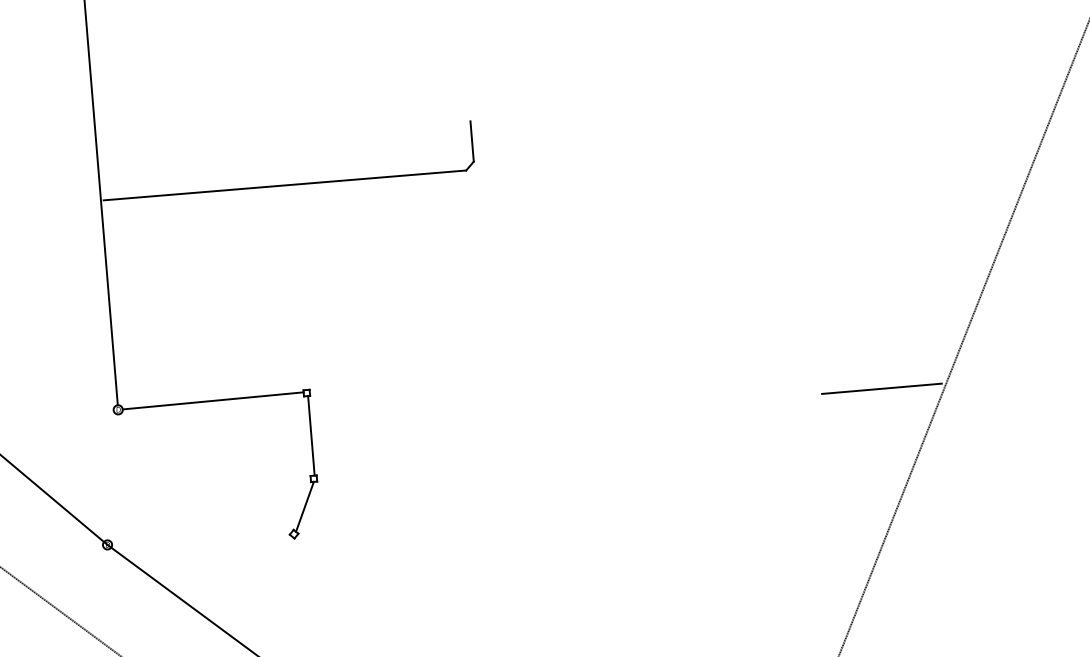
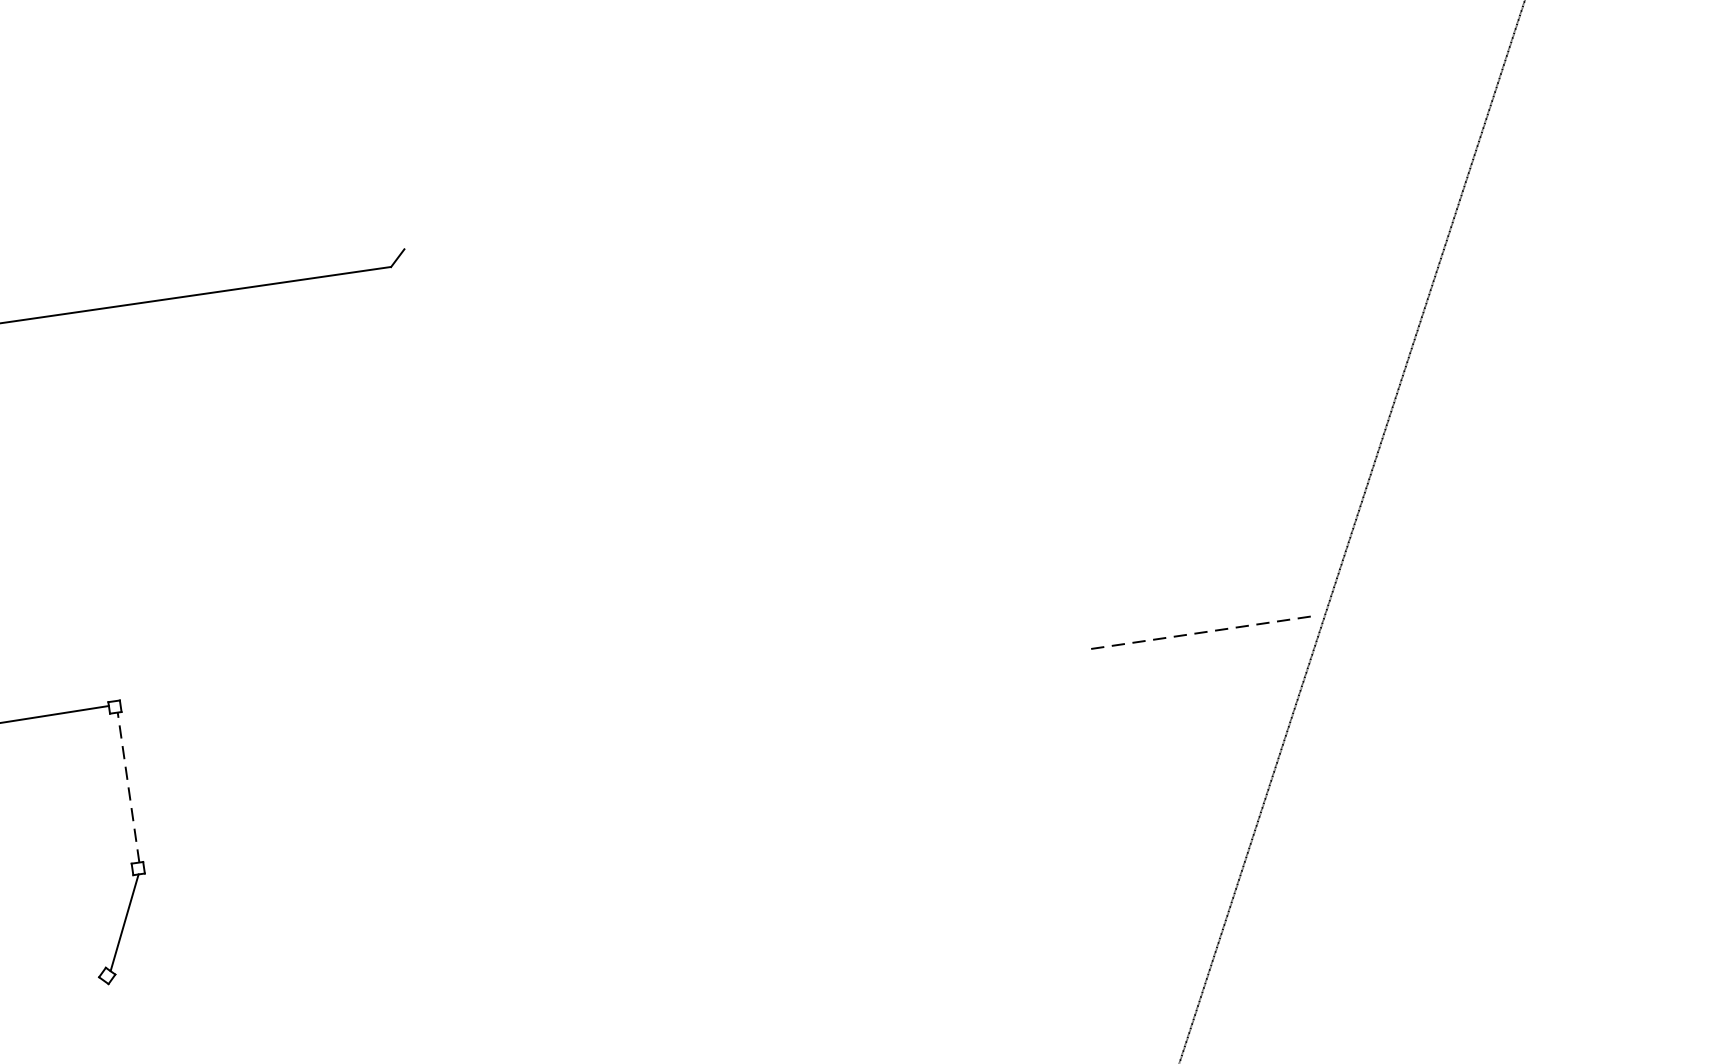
line: (471, 141) -> (397, 211), removed
line: (882, 388) -> (1204, 631), solid -> dashed
line: (311, 435) -> (128, 786), solid -> dashed

